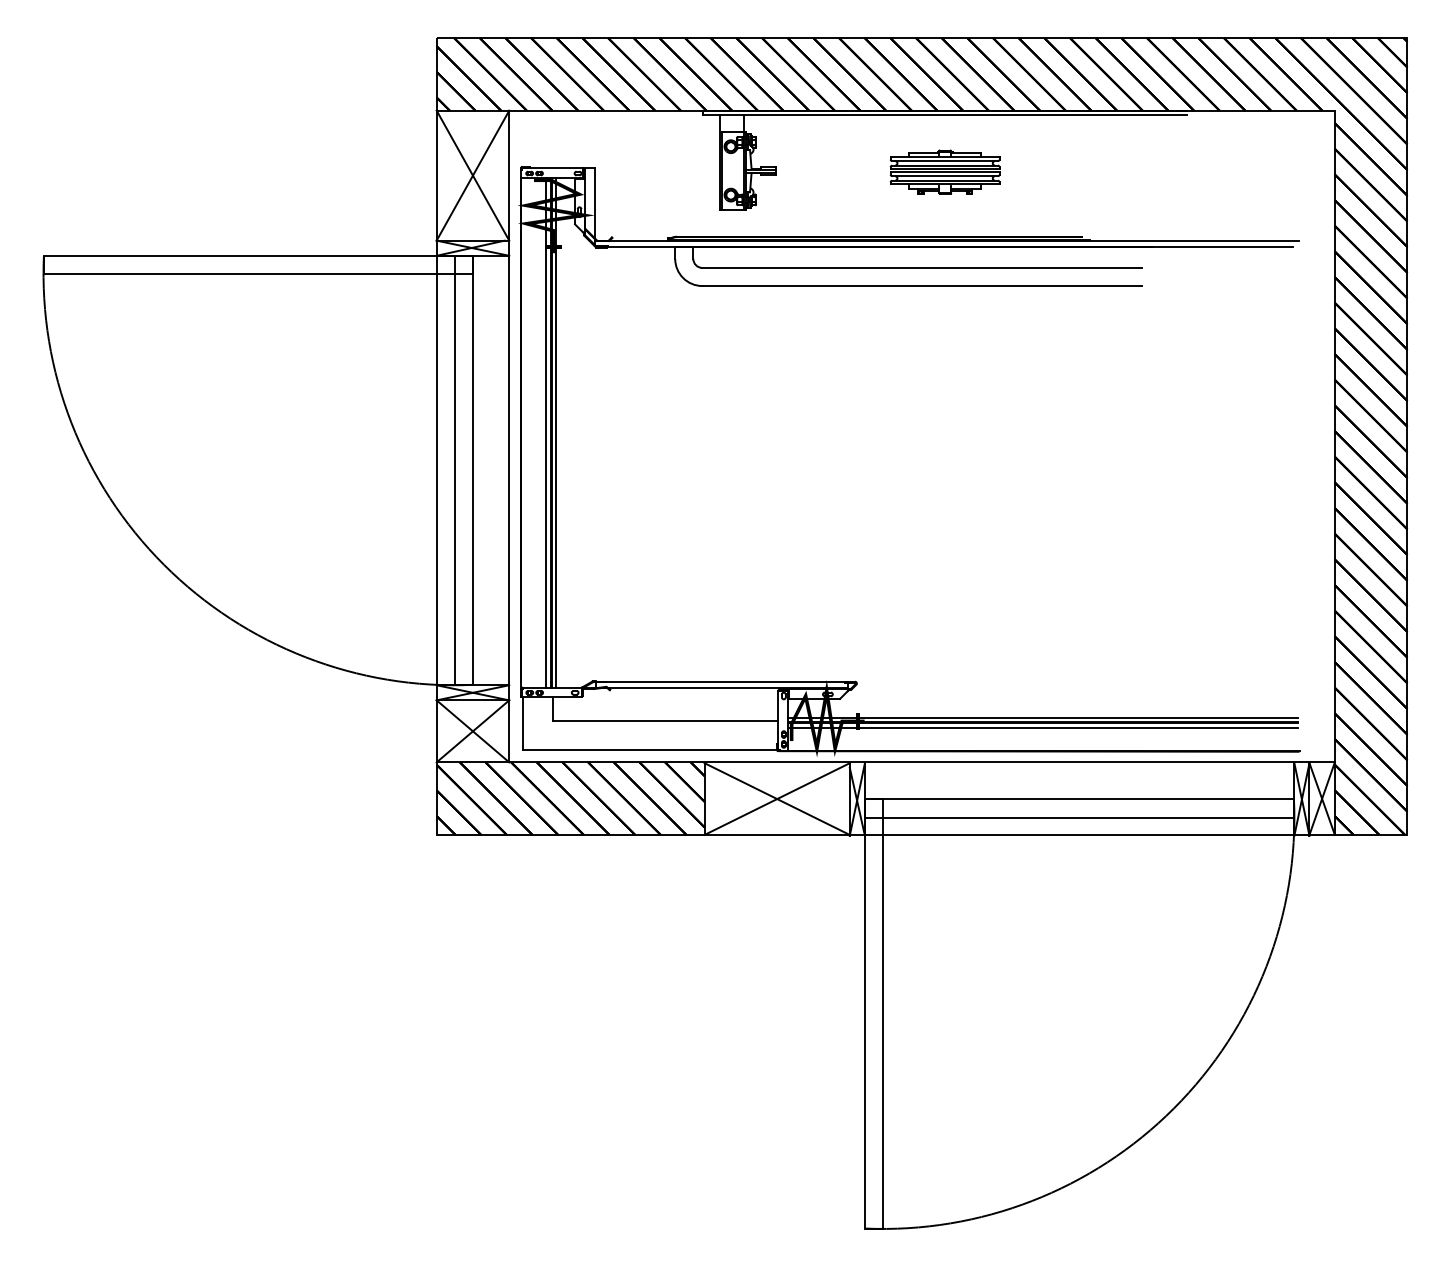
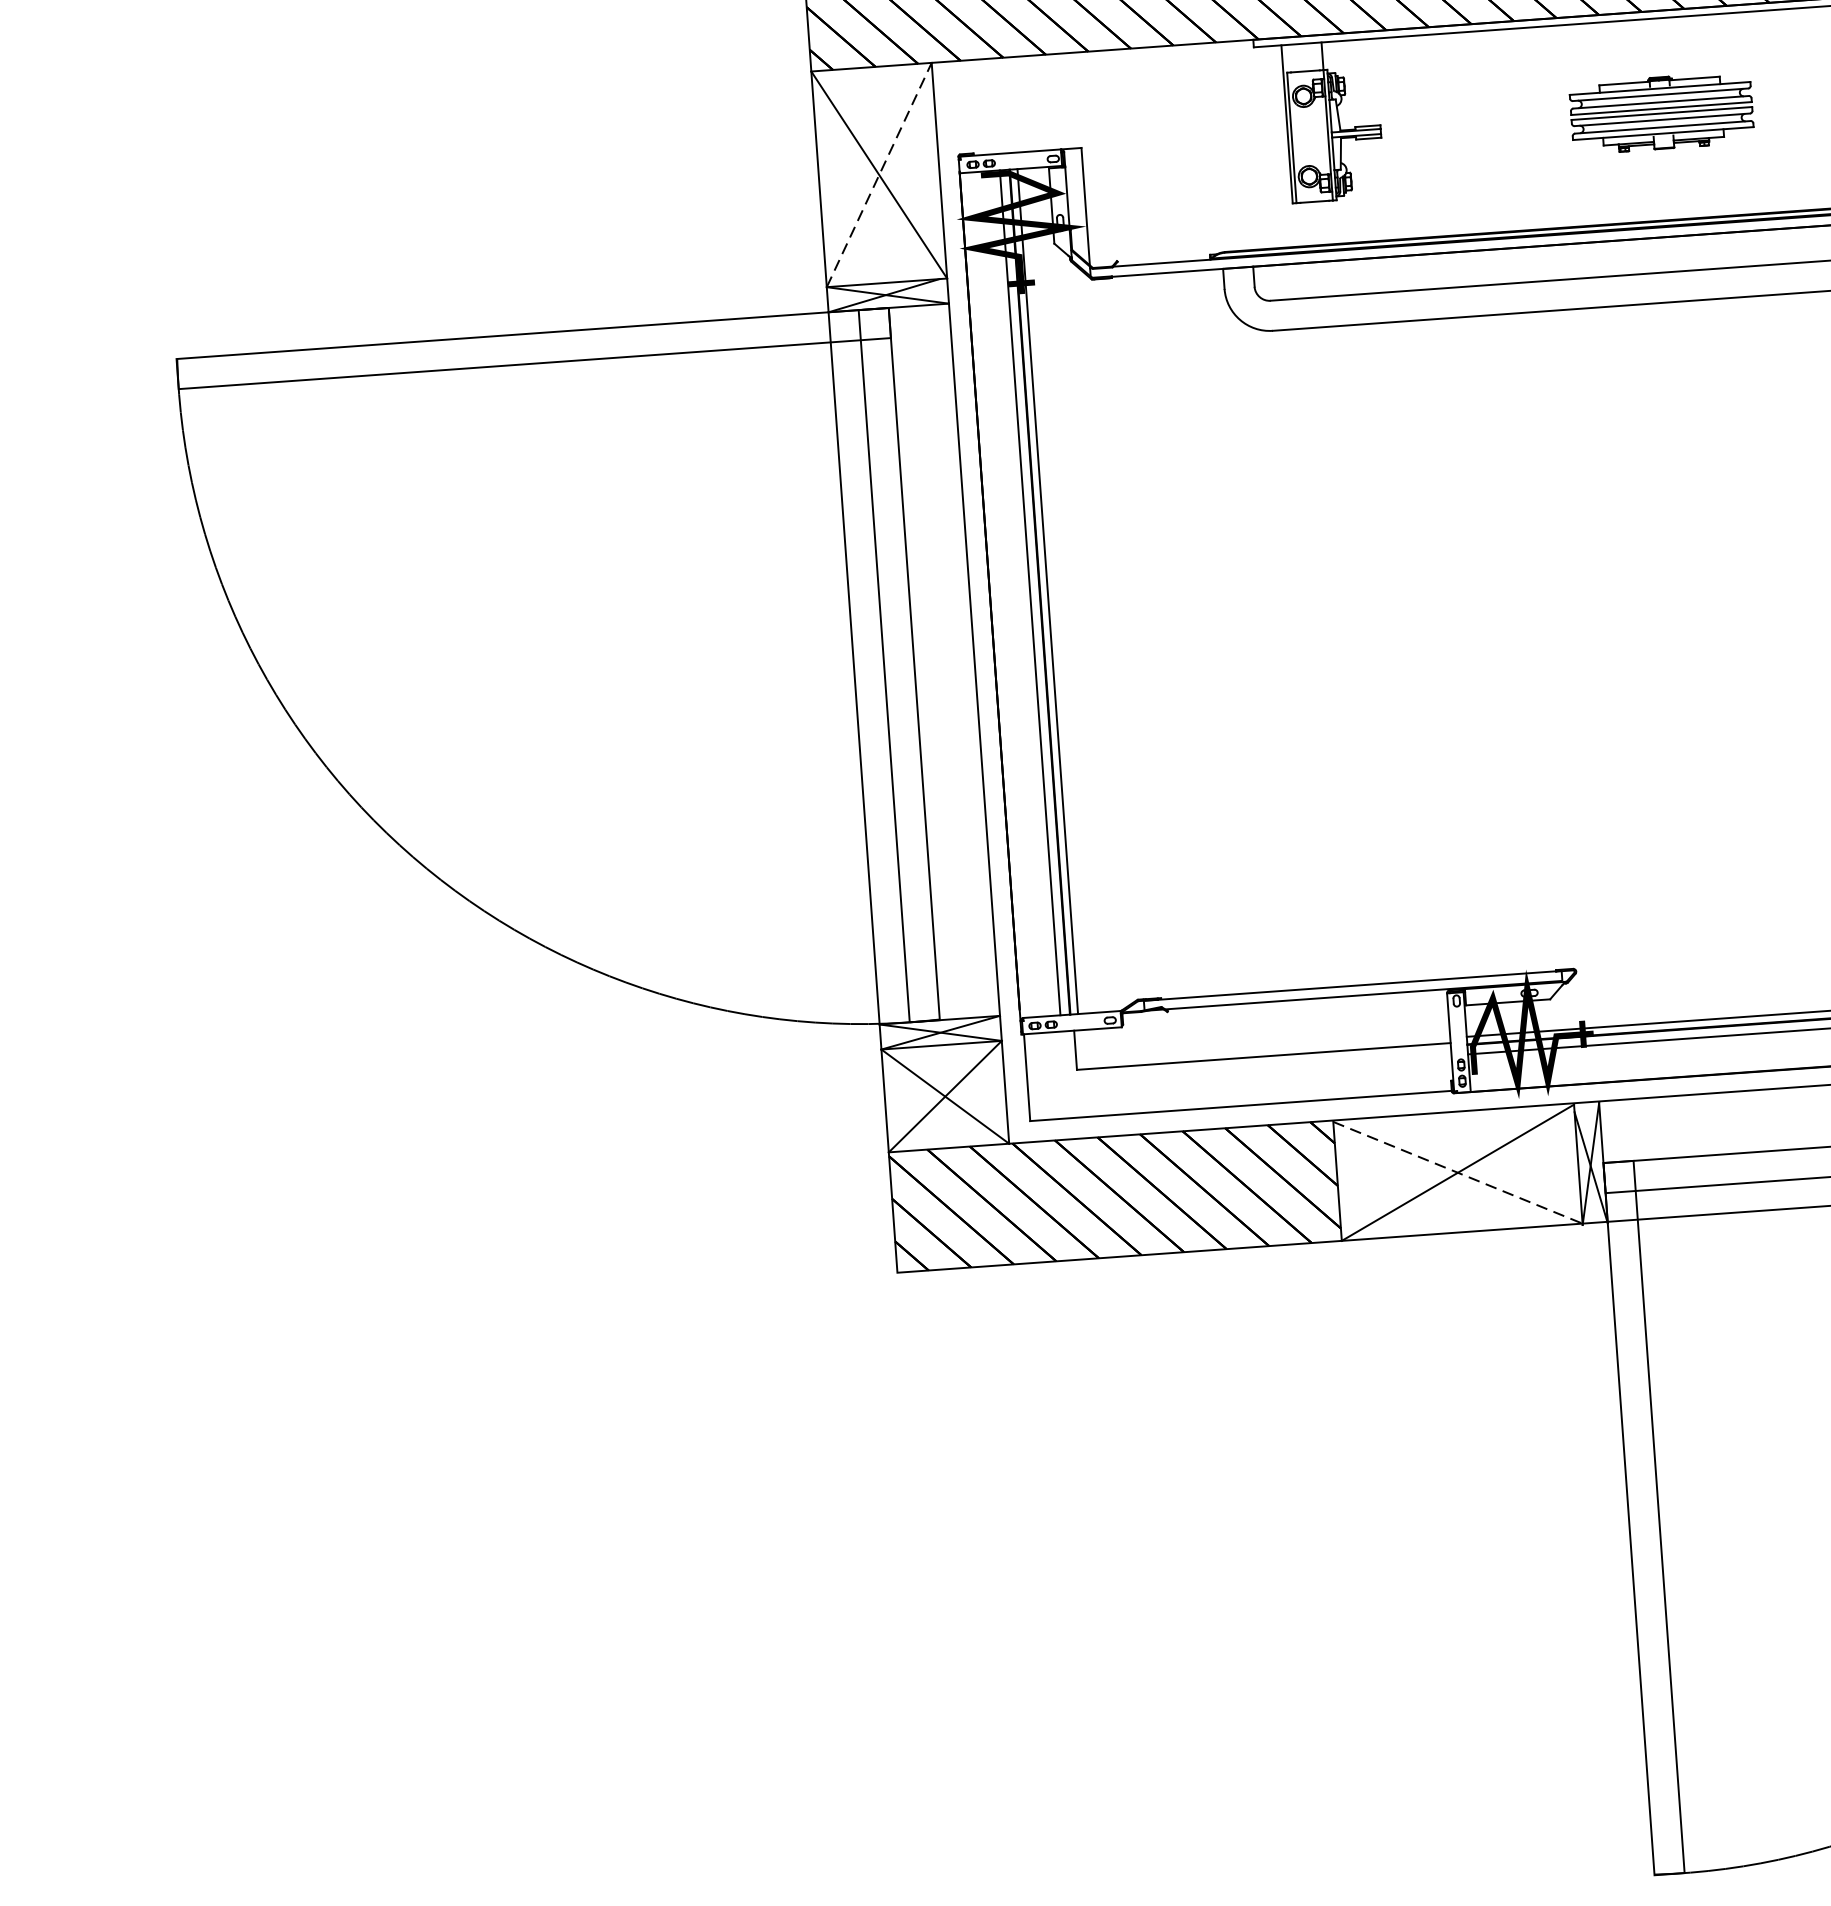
line: (473, 175) -> (880, 174), solid -> dashed
line: (777, 799) -> (1458, 1173), solid -> dashed

